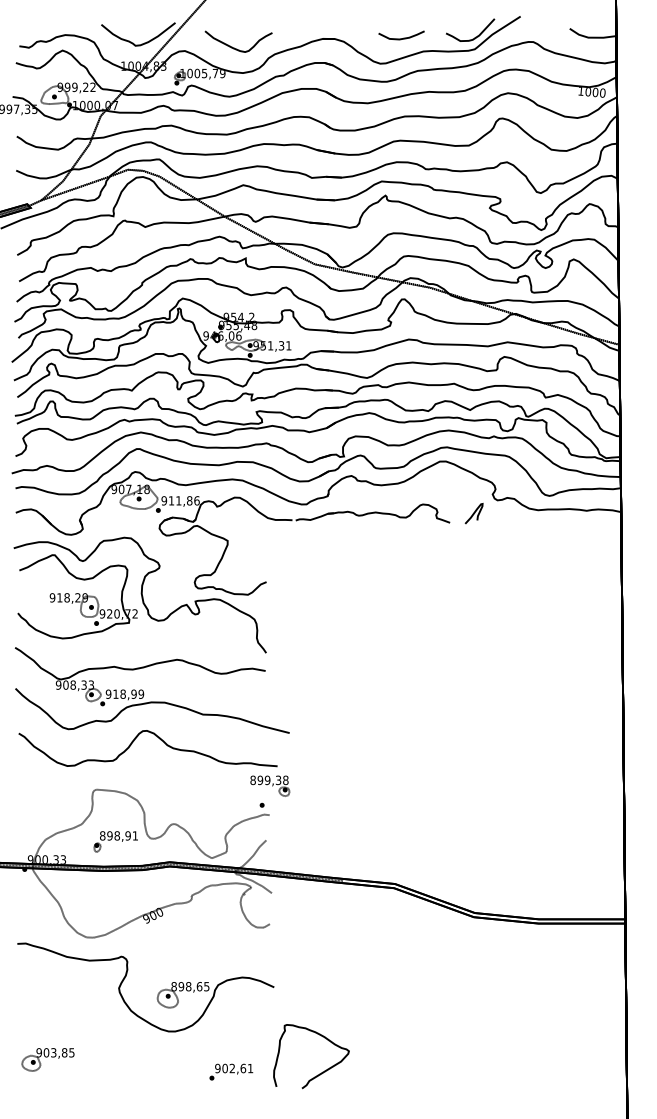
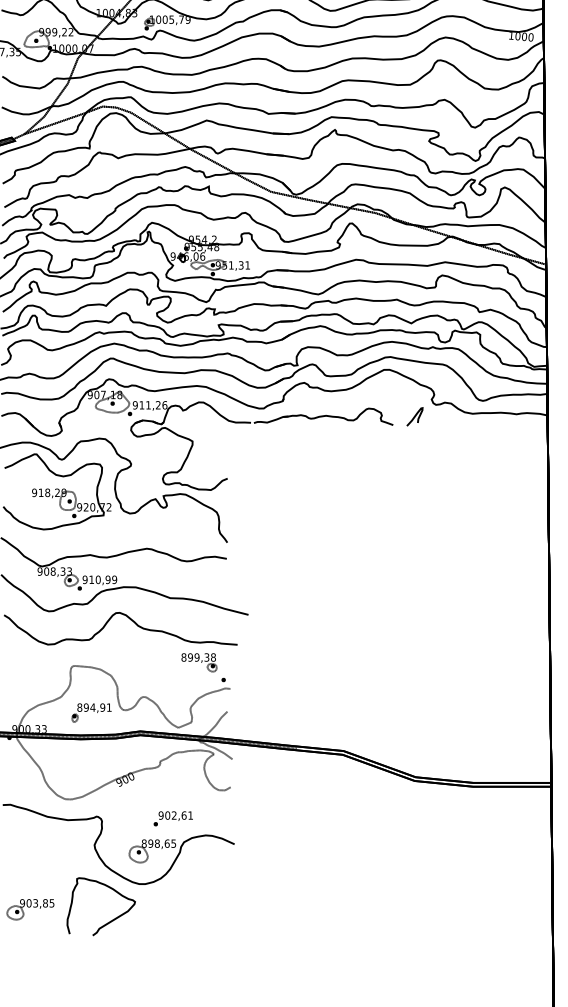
text: (189, 500) -> (158, 404), 911,86 -> 911,26
text: (122, 693) -> (97, 579), 918,99 -> 910,99
part: (270, 785) -> (199, 662), moved
text: (117, 835) -> (93, 707), 898,91 -> 894,91
text: (231, 1071) -> (173, 818), moved
curve: (322, 1071) -> (111, 920), moved

